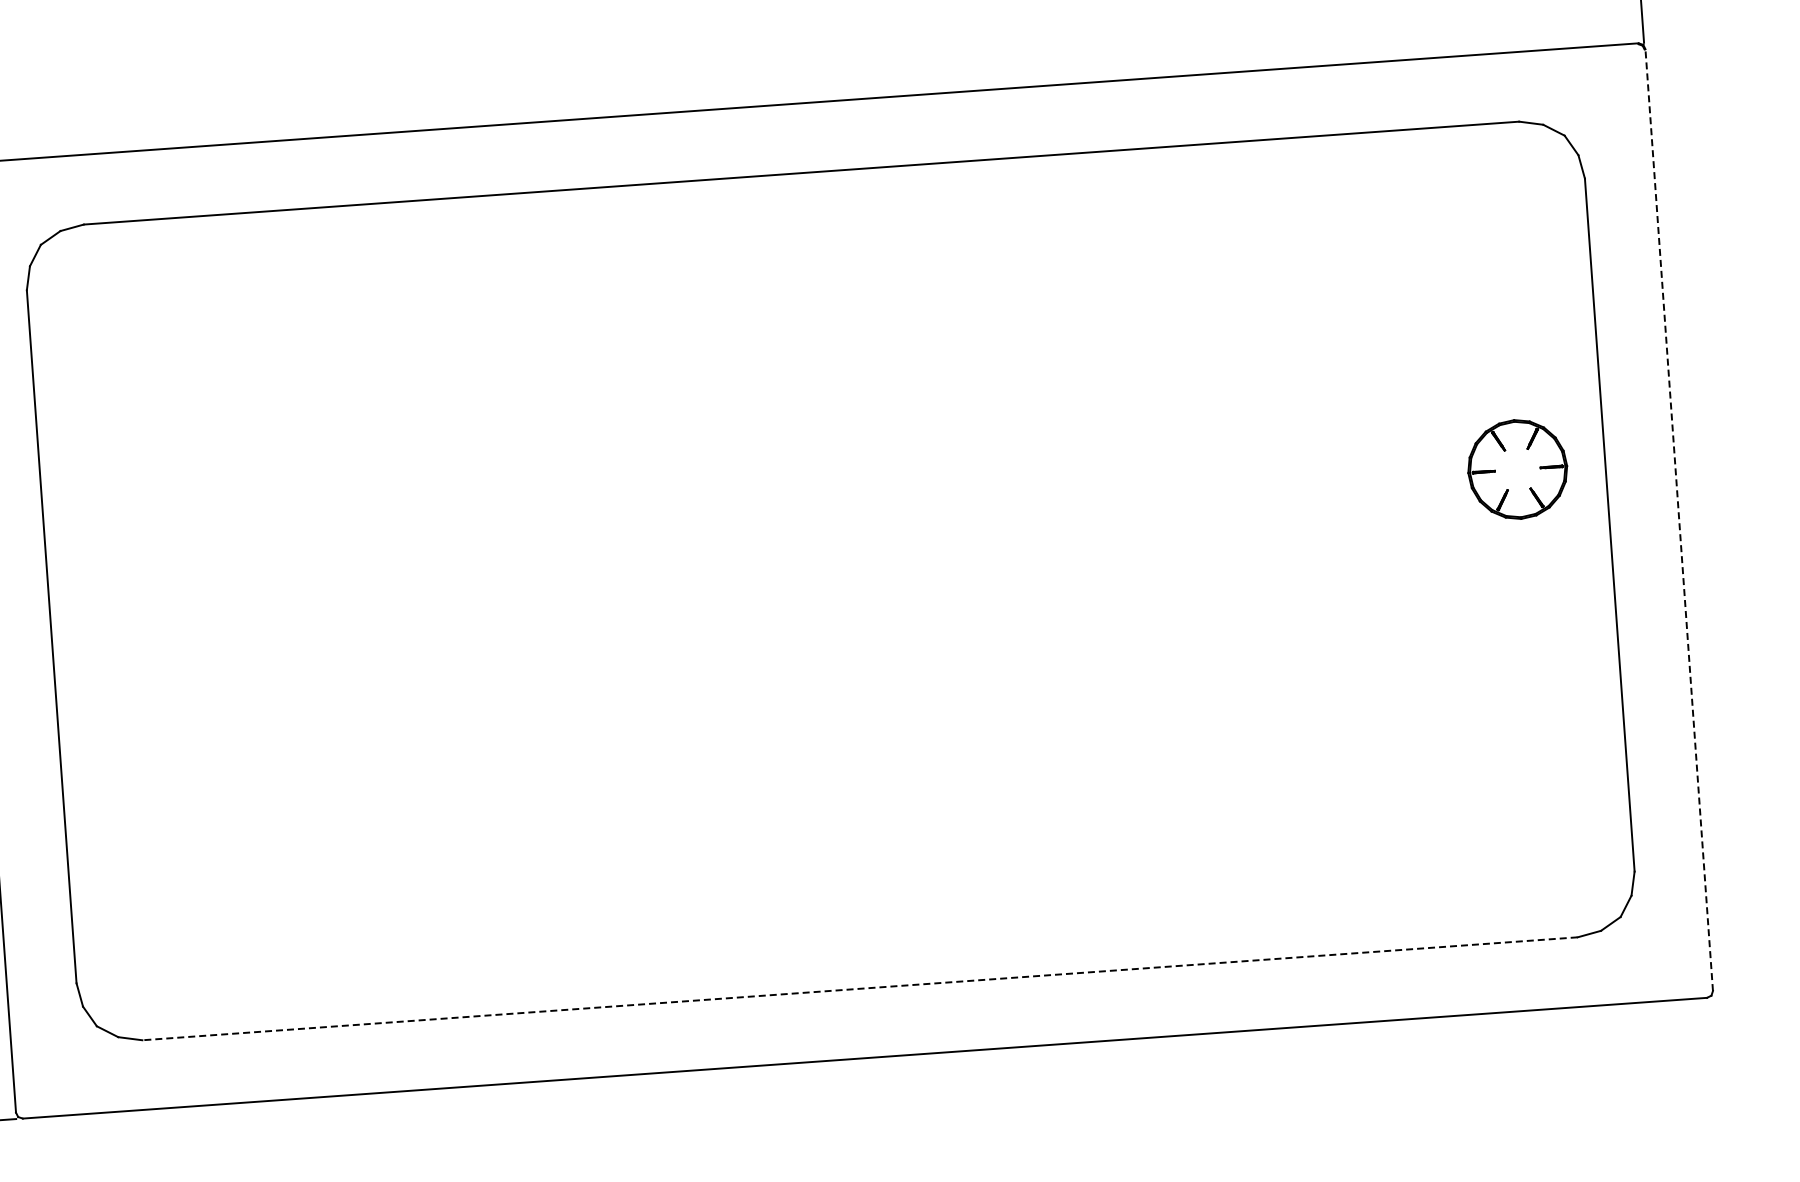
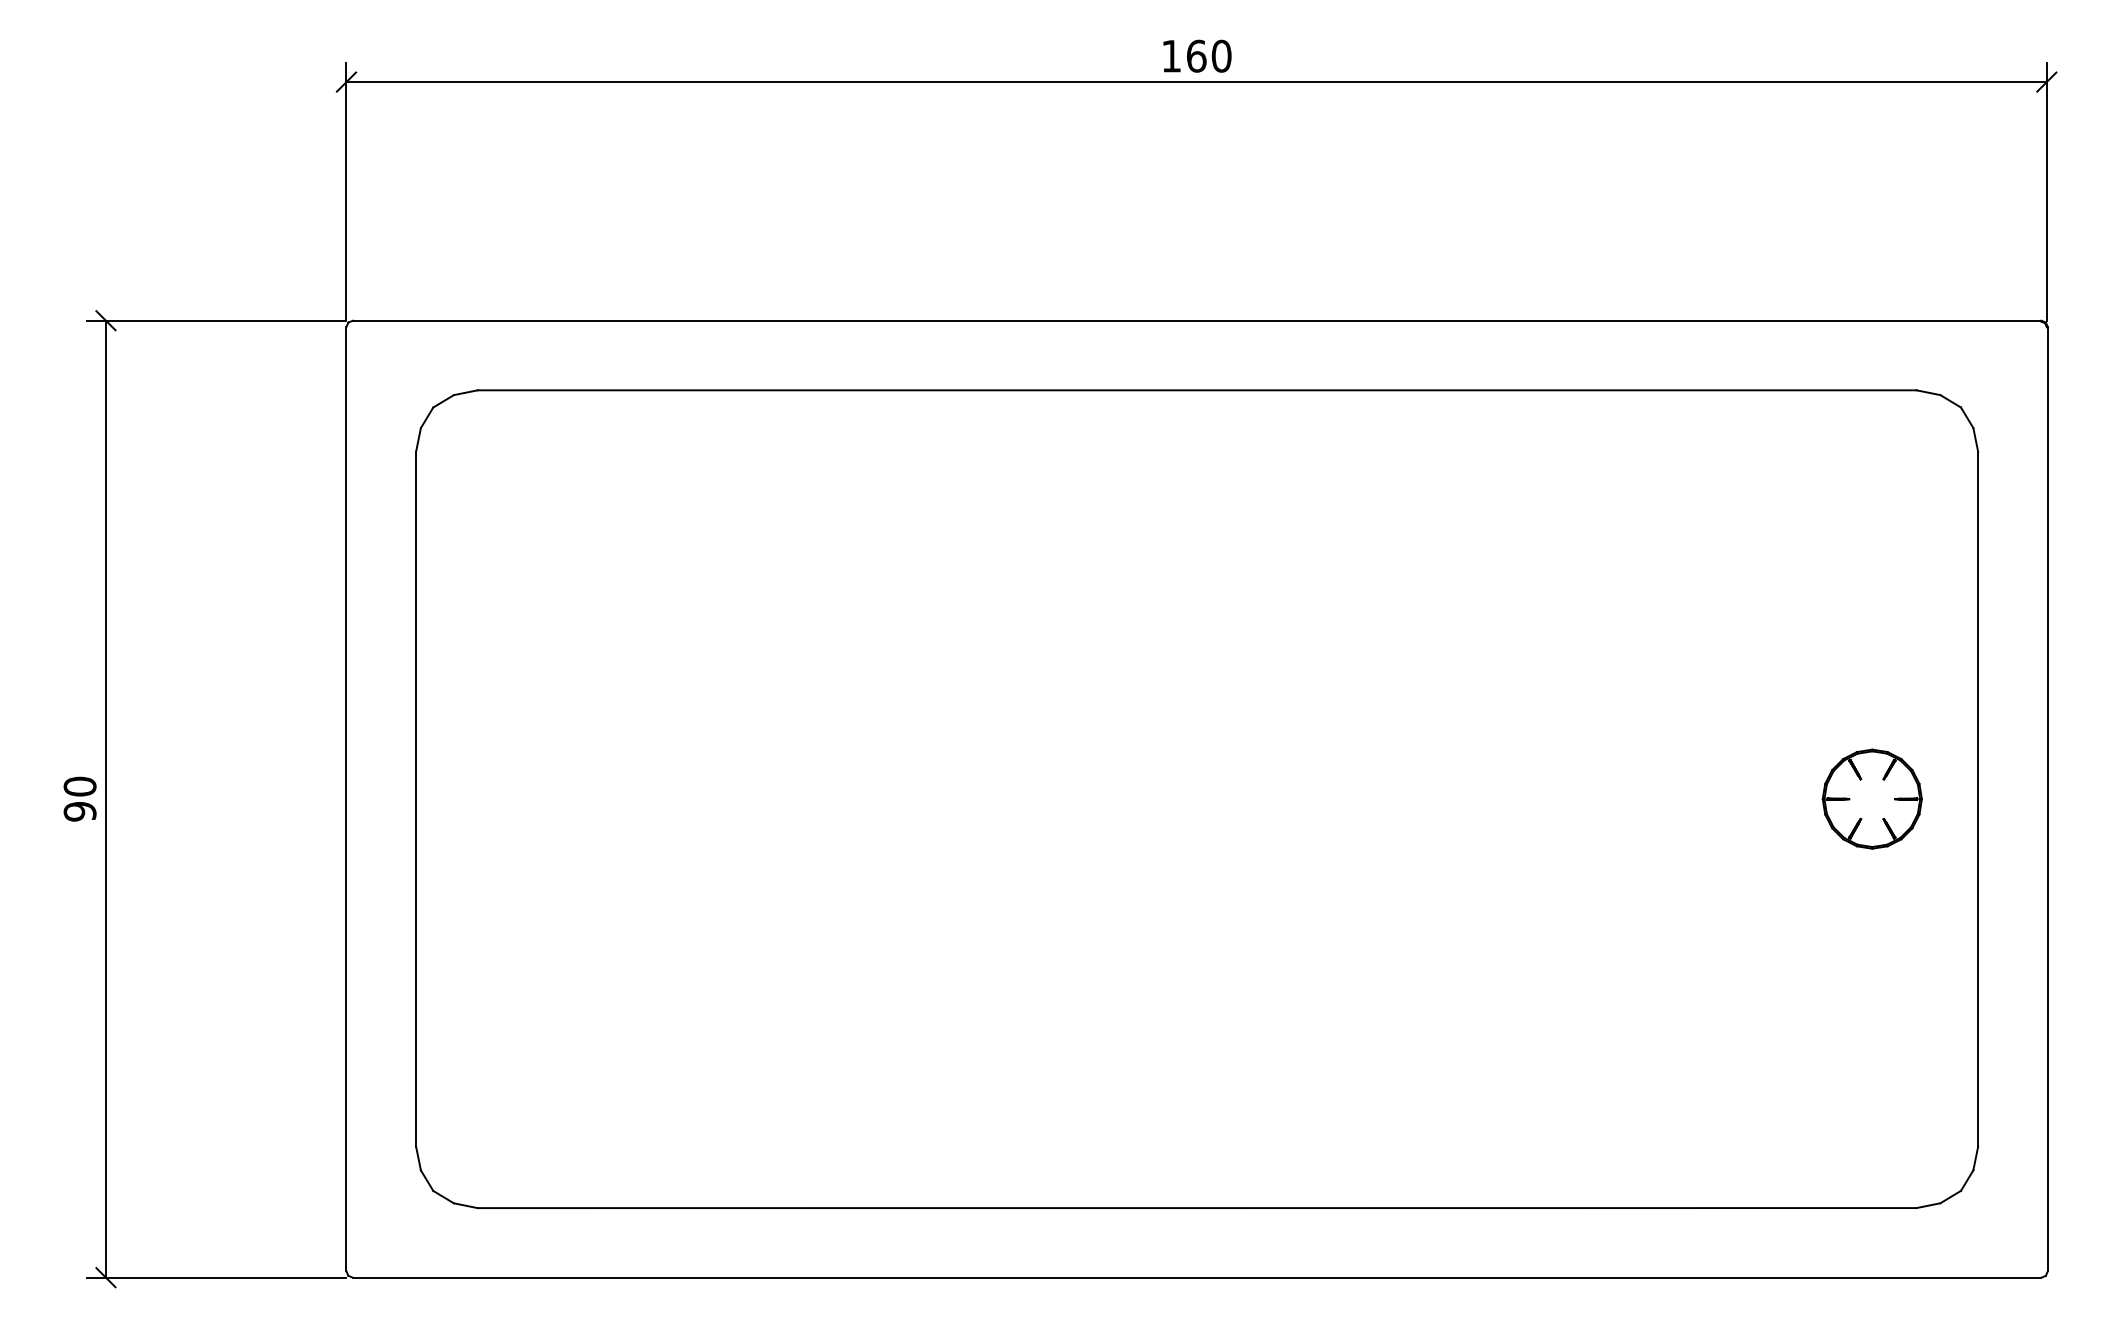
part: (1516, 468) -> (1871, 798), moved
line: (1678, 519) -> (2047, 798), dashed -> solid
line: (859, 989) -> (1196, 1208), dashed -> solid

